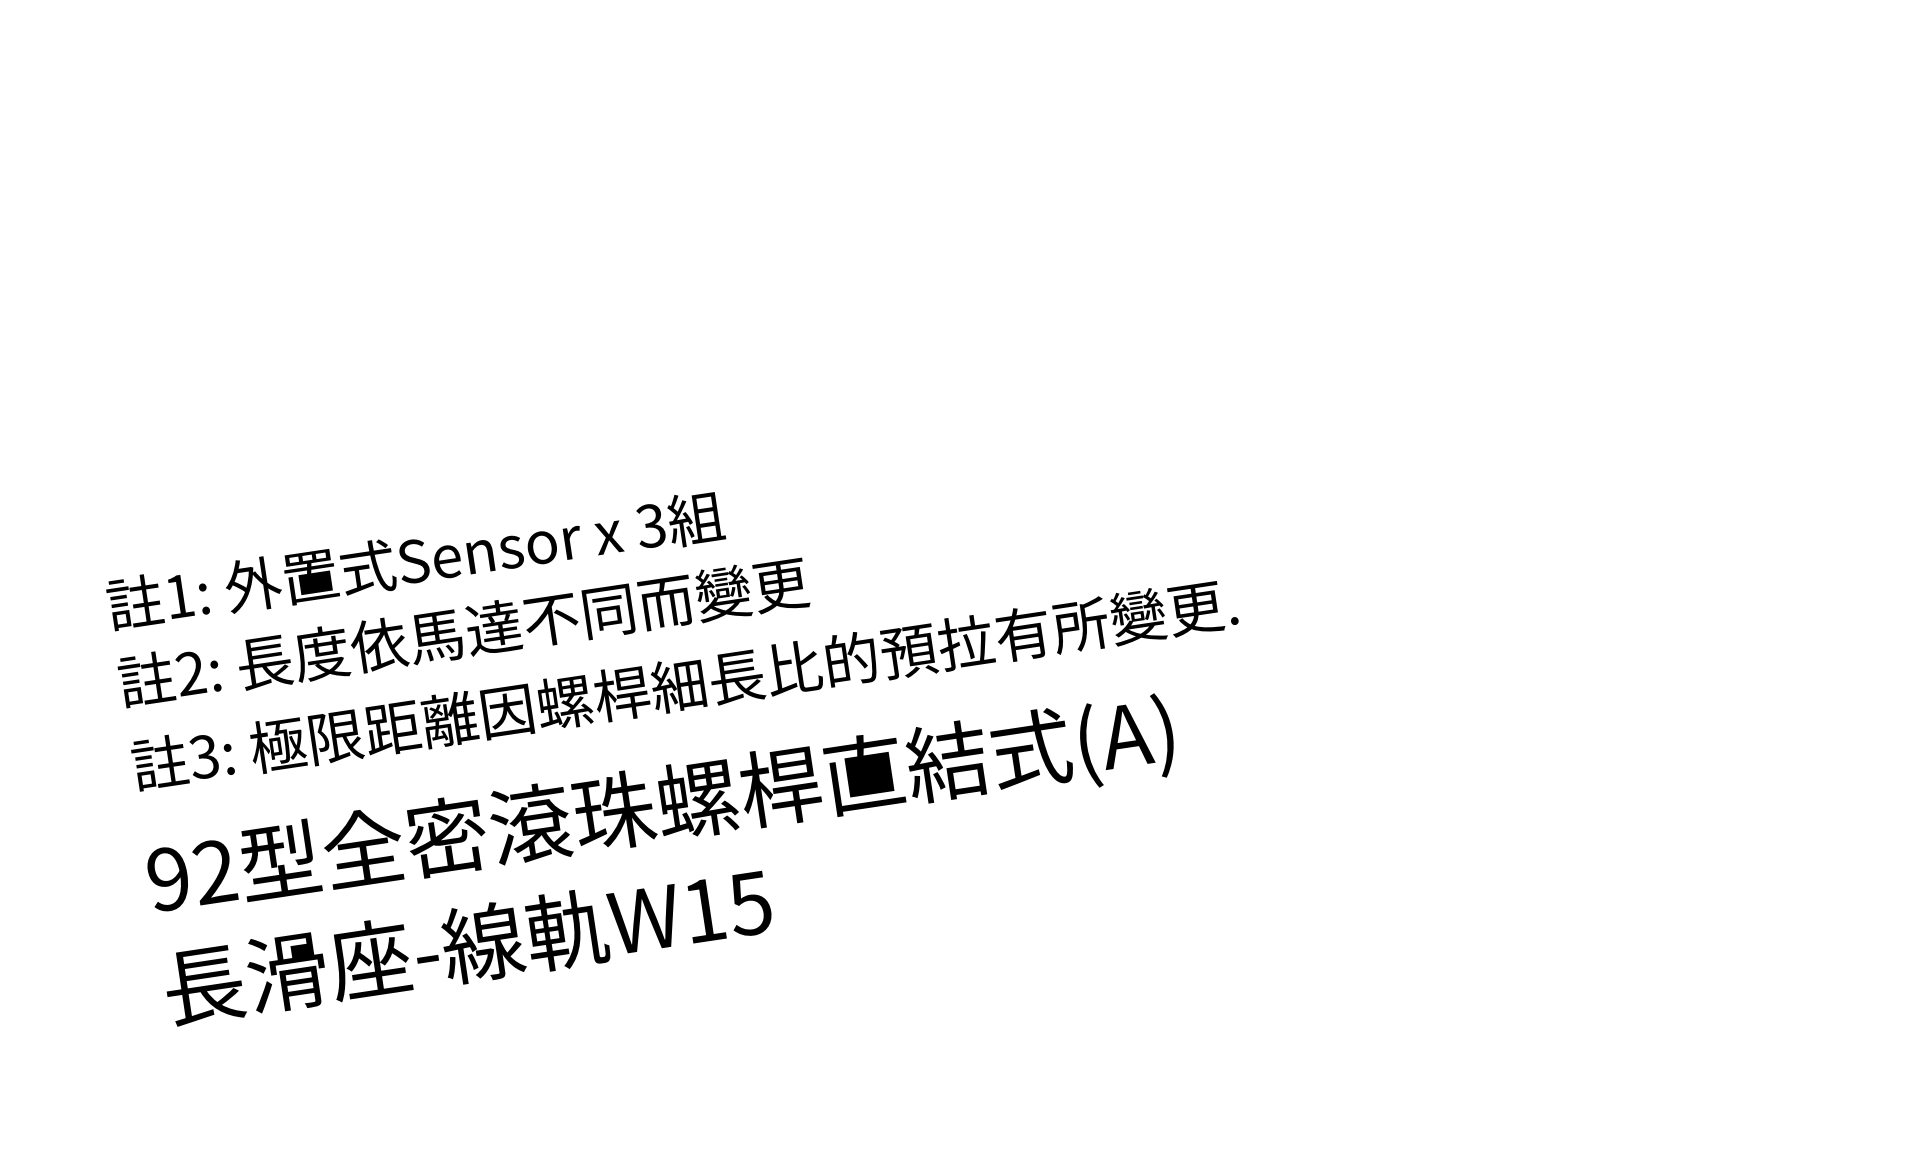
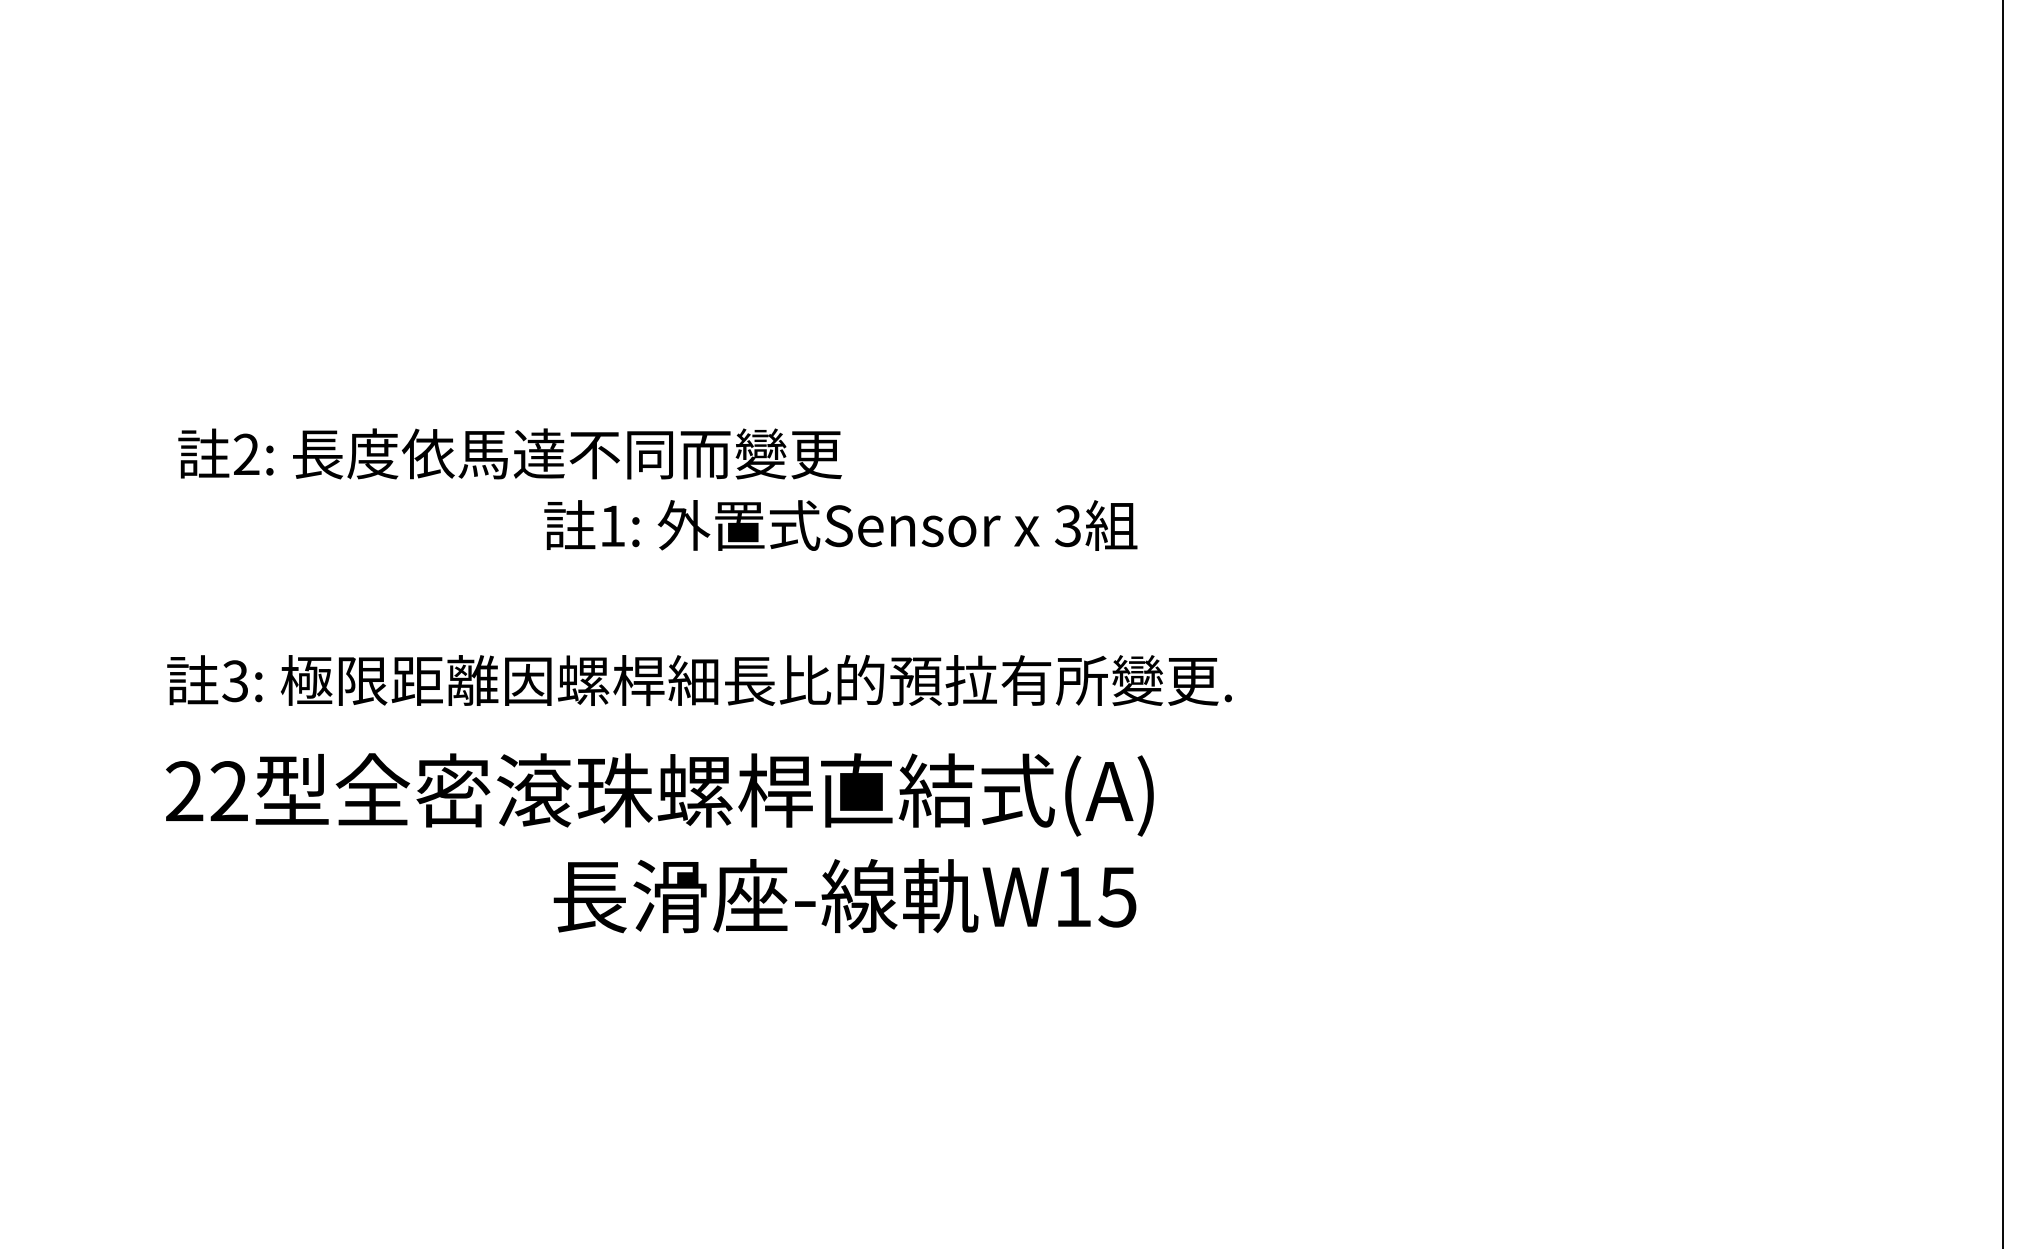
text: (415, 560) -> (840, 525), moved
text: (462, 631) -> (509, 453), moved
text: (168, 878) -> (184, 791), 92 -> 22
text: (467, 945) -> (844, 896), moved

